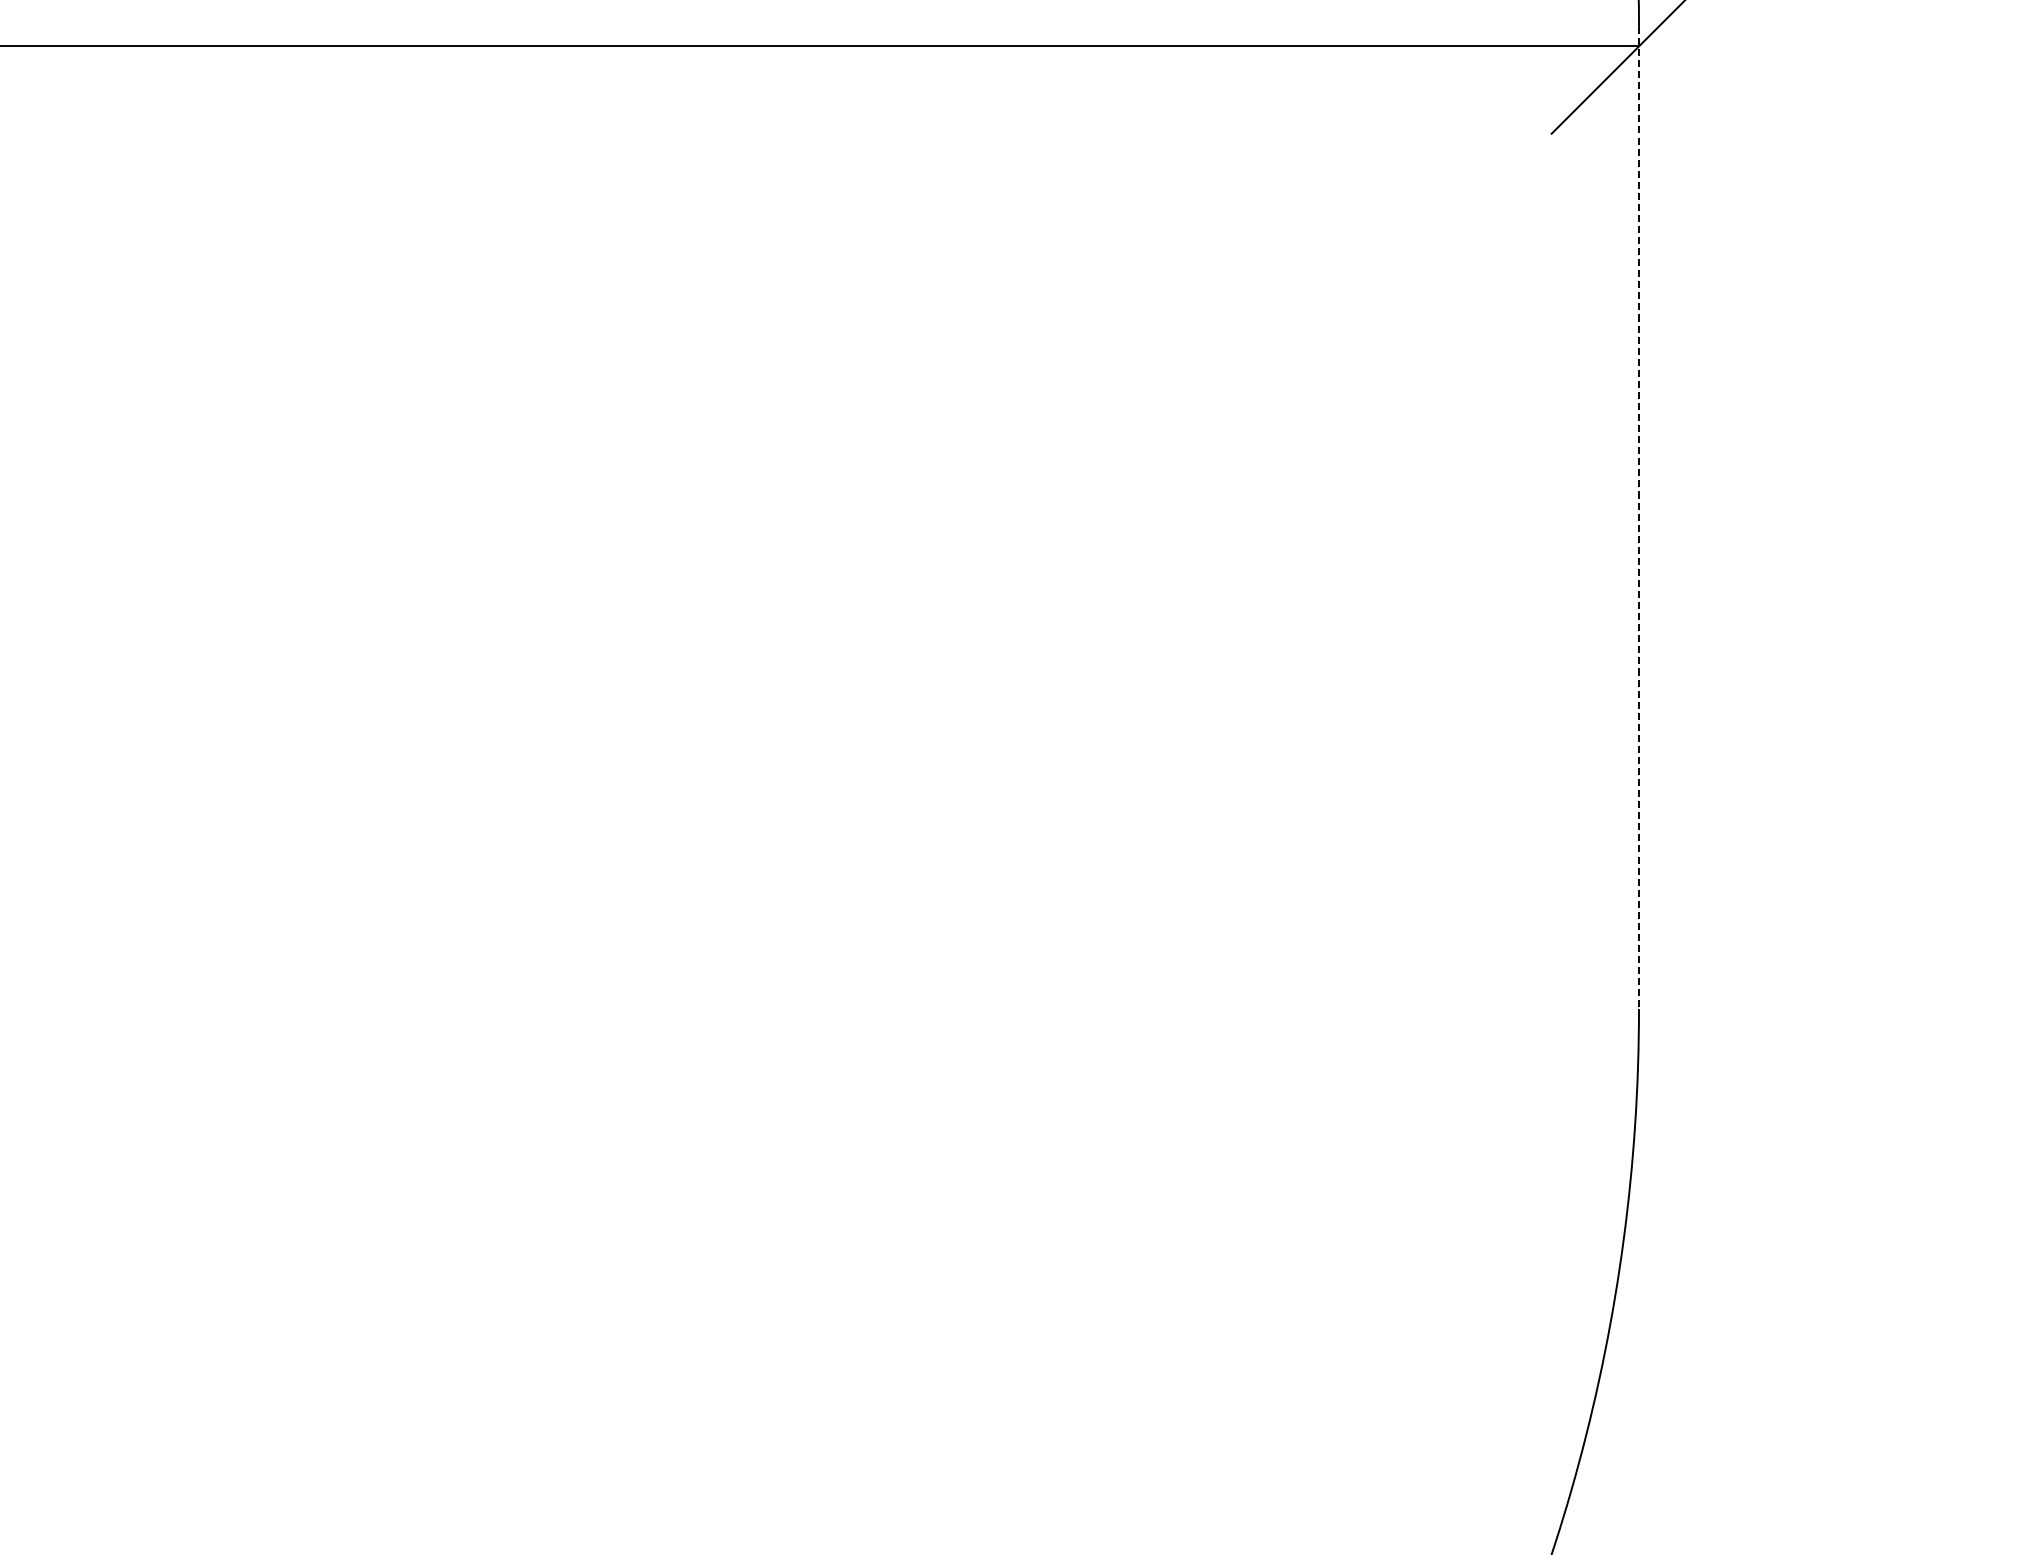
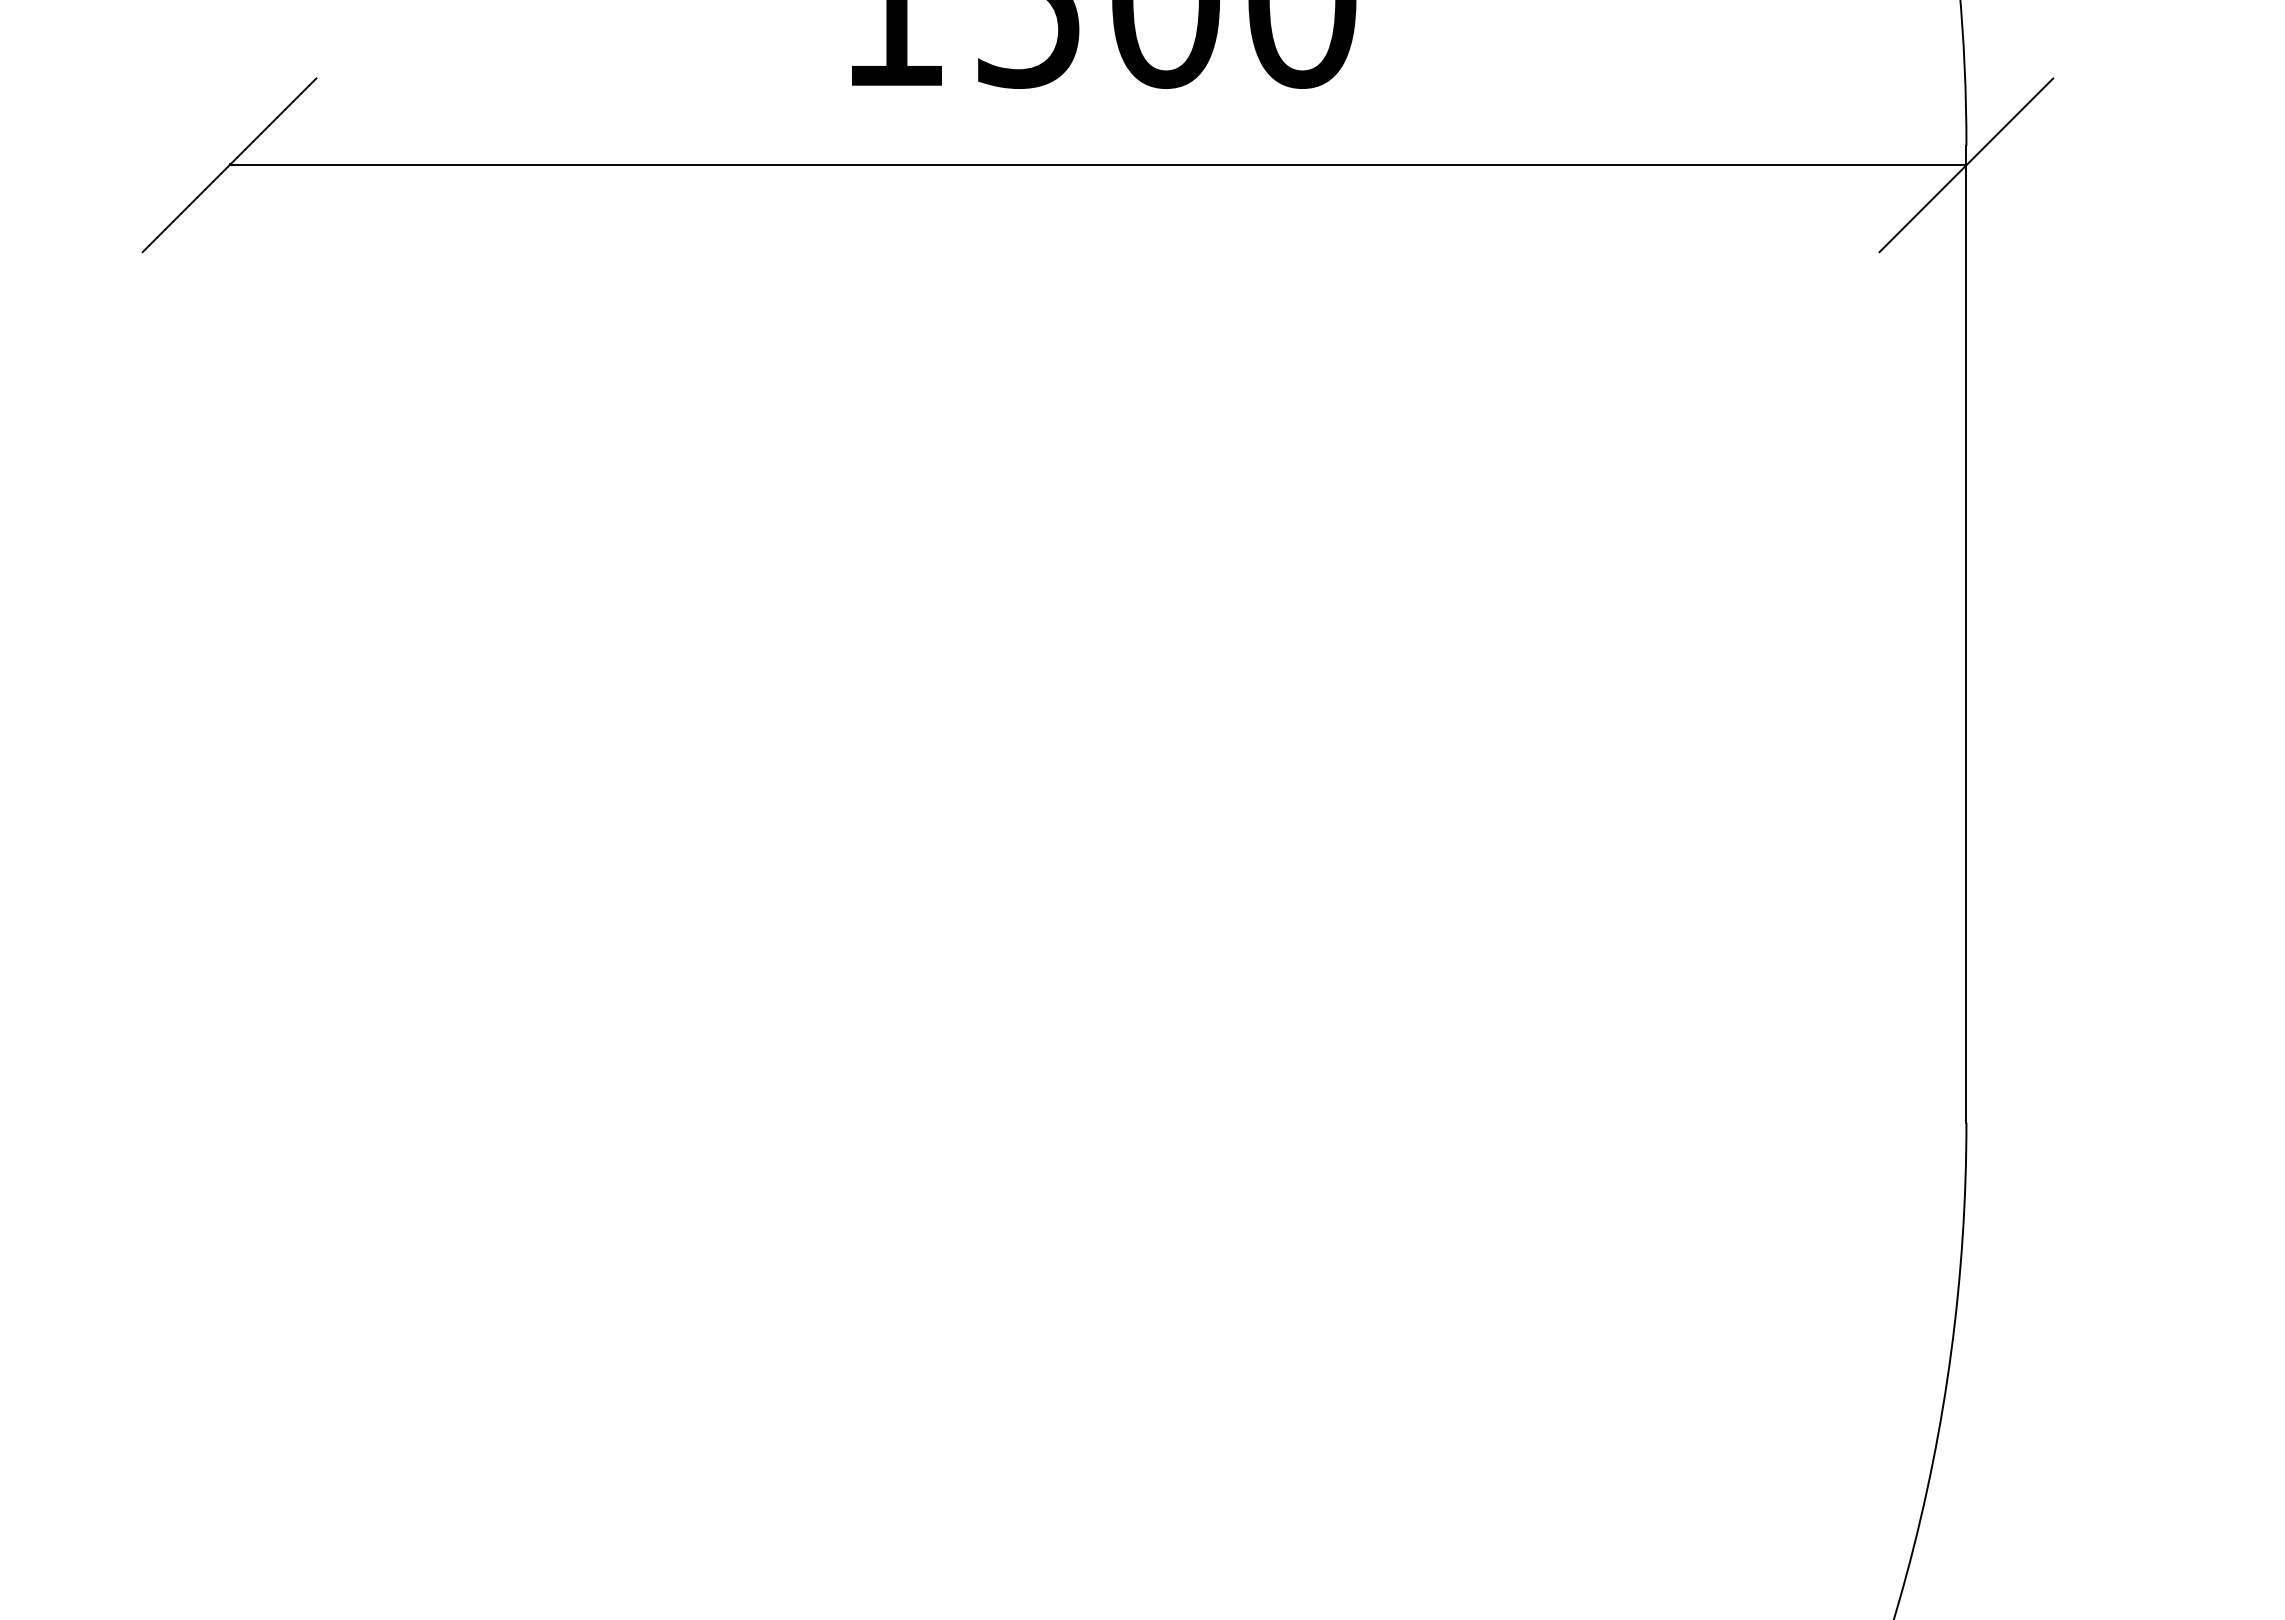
line: (1639, 518) -> (1966, 634), dashed -> solid

